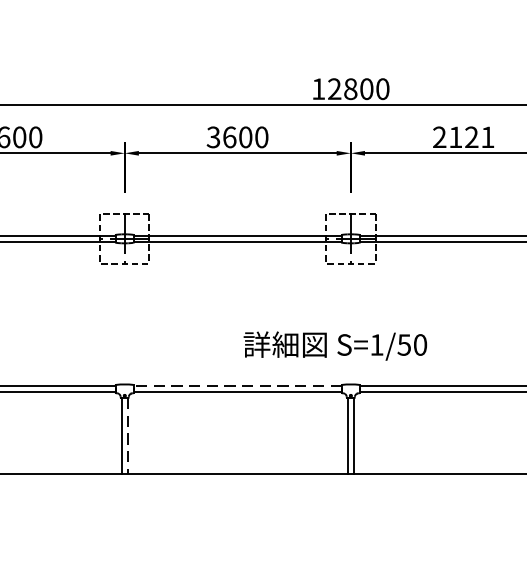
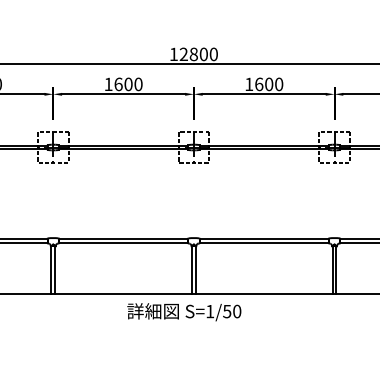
text: (213, 137) -> (108, 84), 3600 -> 1600
text: (464, 137) -> (264, 84), 2121 -> 1600
text: (335, 346) -> (184, 312), moved
line: (237, 385) -> (123, 238), dashed -> solid
line: (128, 436) -> (55, 270), dashed -> solid

